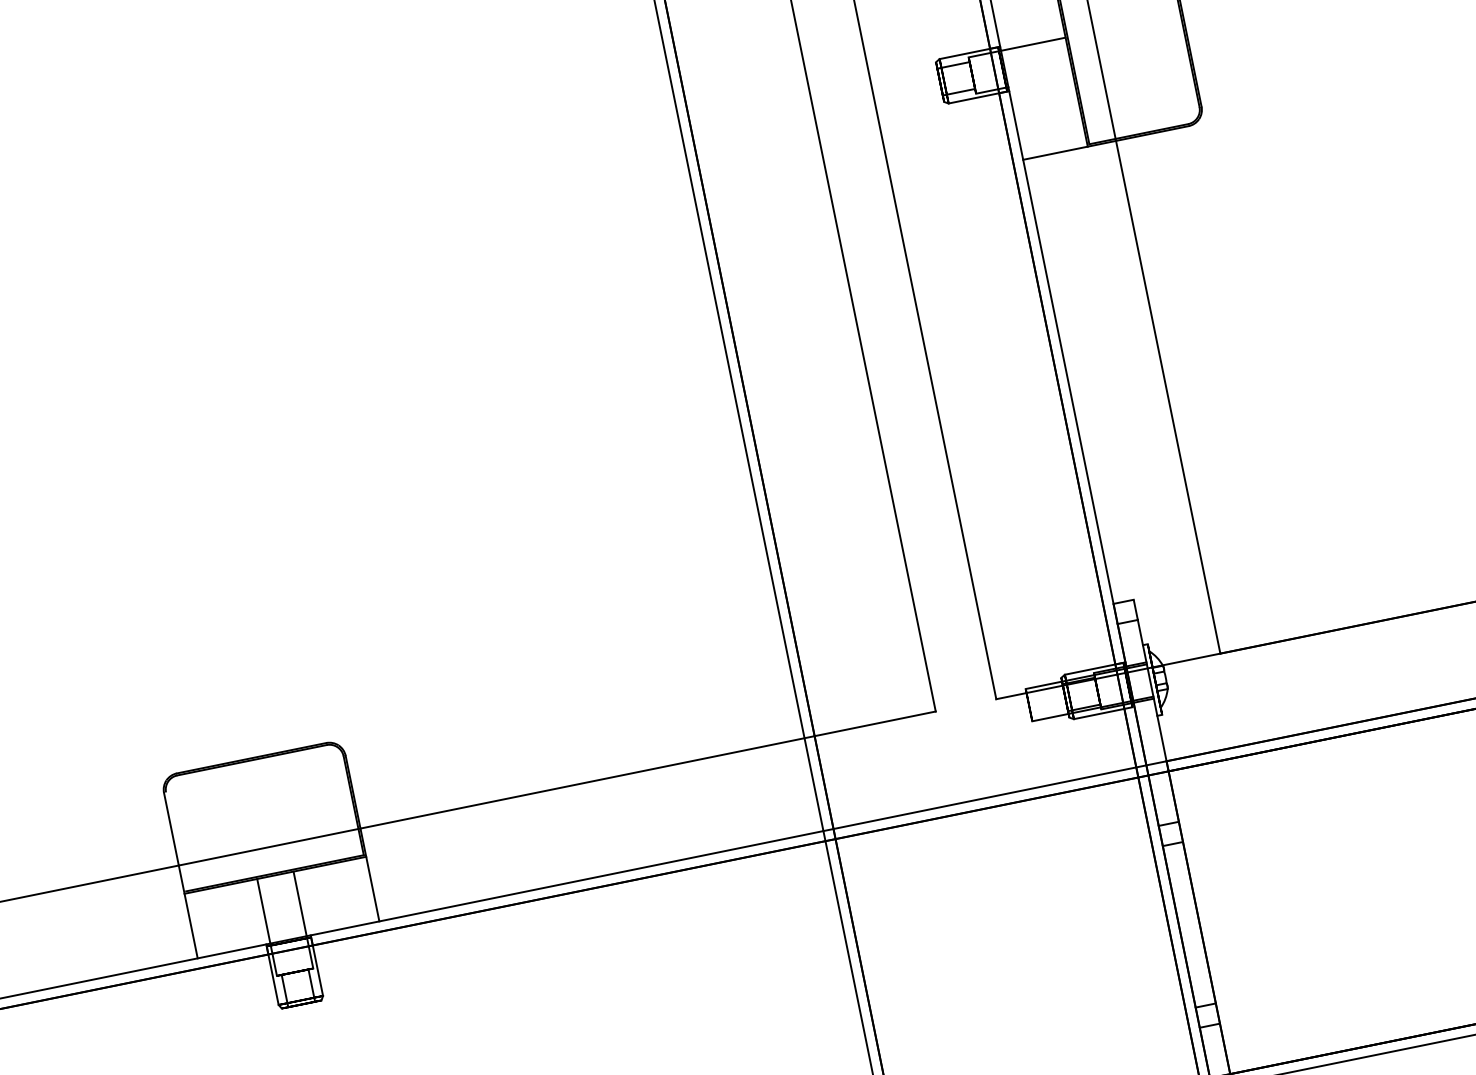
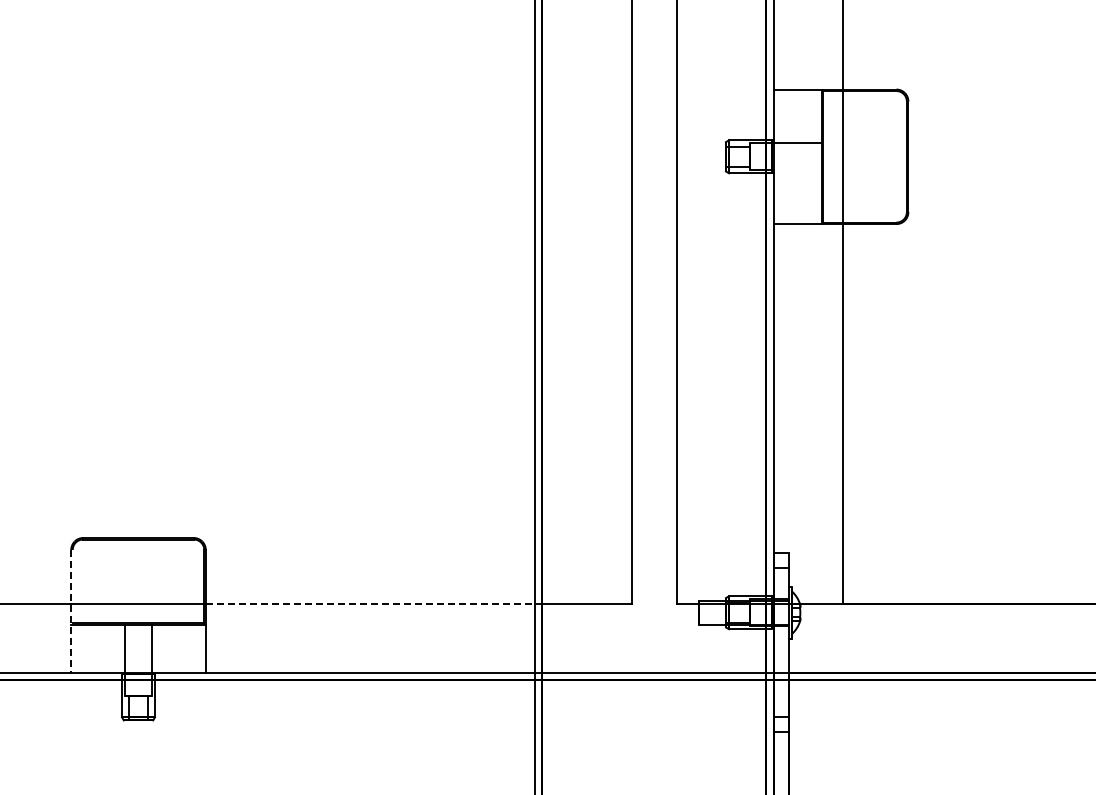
line: (588, 781) -> (374, 603), solid -> dashed
line: (181, 875) -> (71, 611), solid -> dashed

